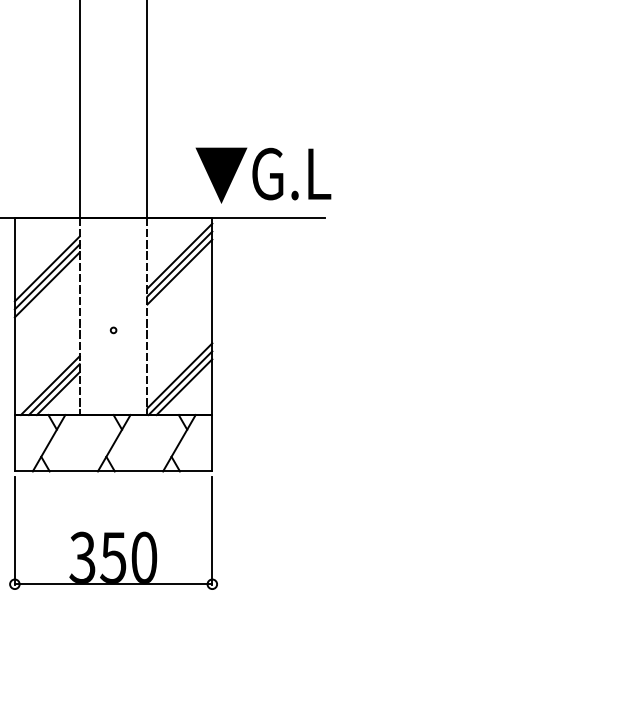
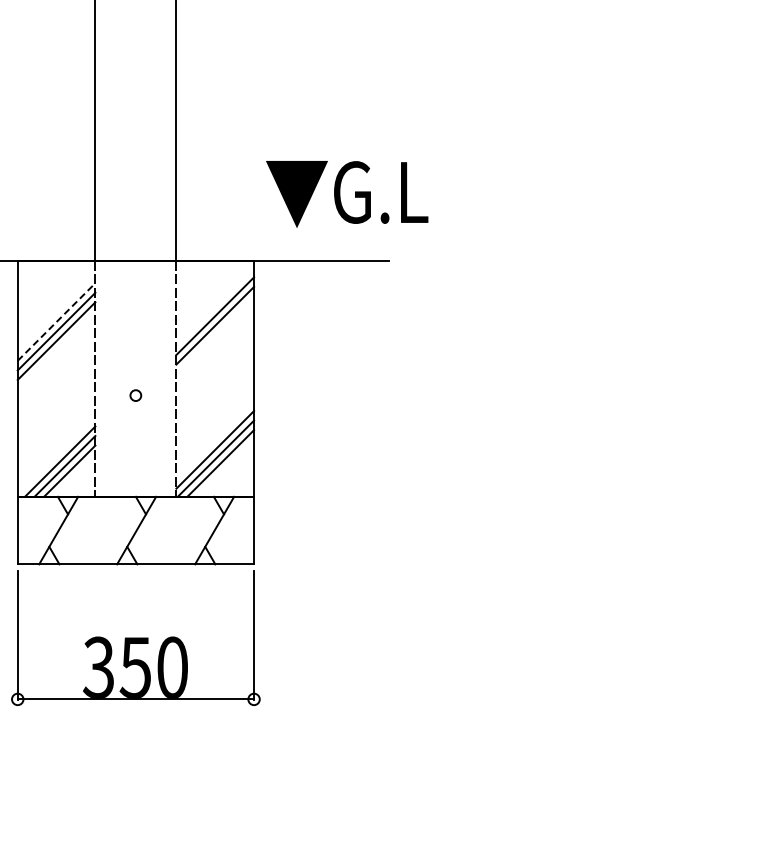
text: (263, 175) -> (347, 194), moved
line: (180, 255) -> (215, 306), removed
line: (47, 269) -> (56, 322), solid -> dashed
circle: (113, 330) -> (135, 395), size x1.6

